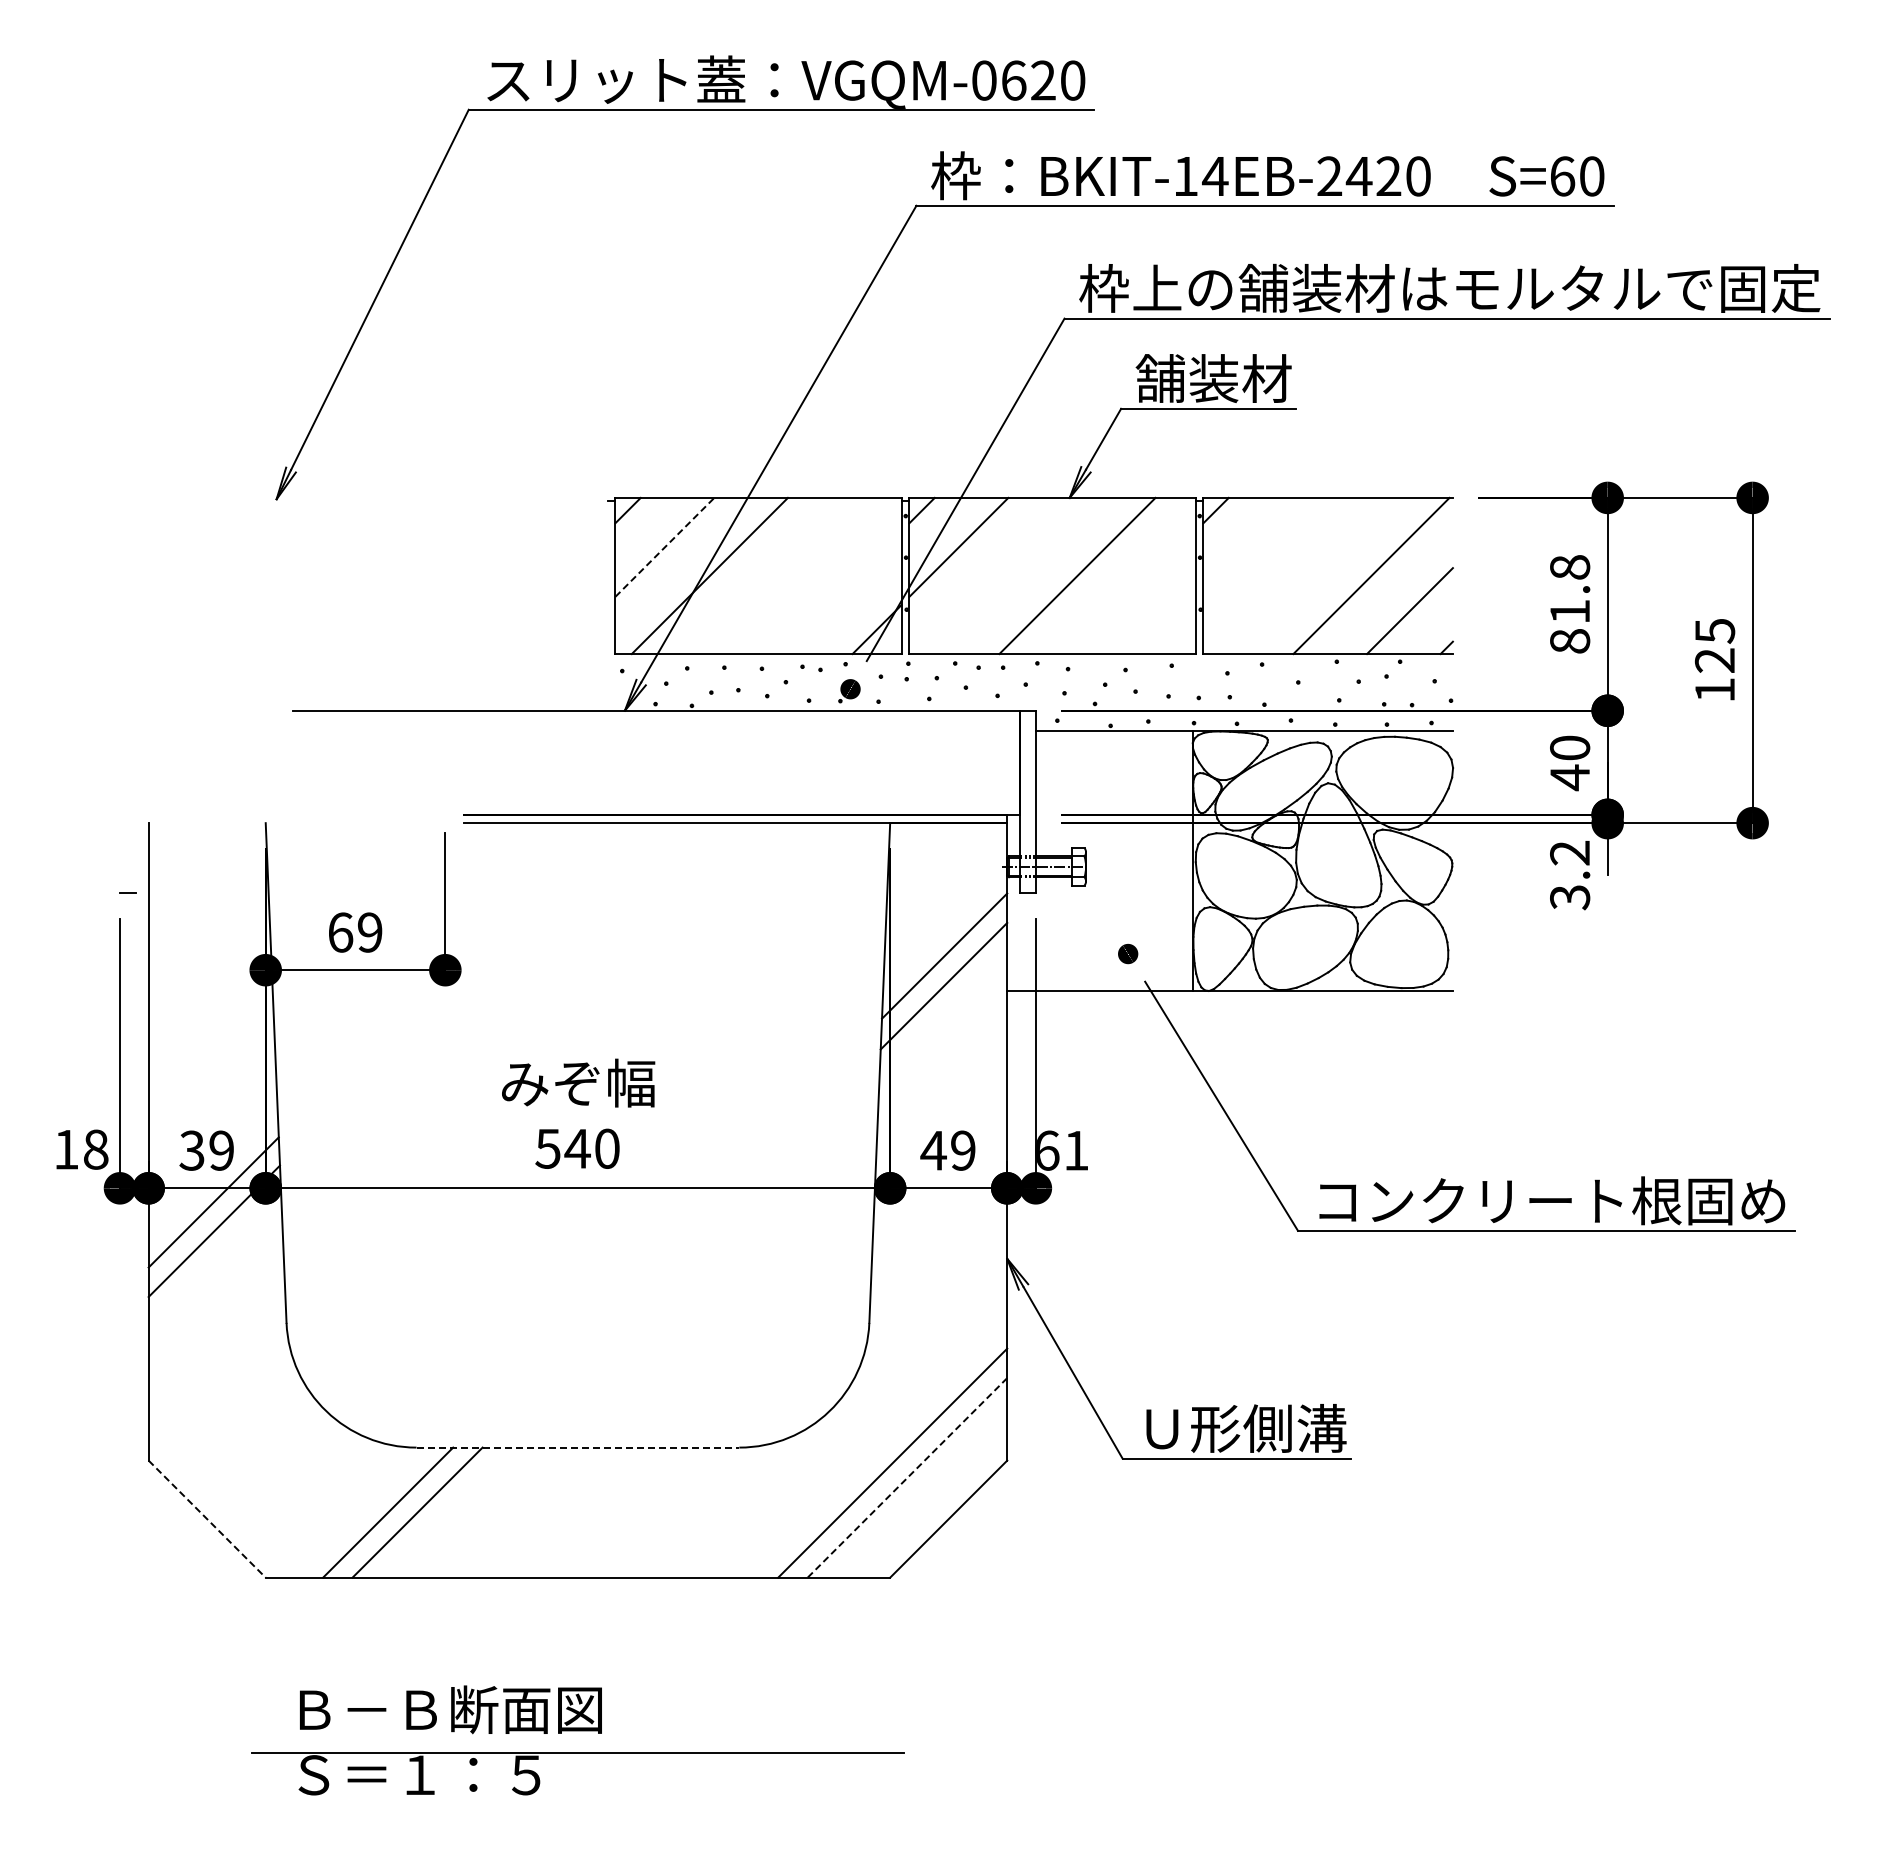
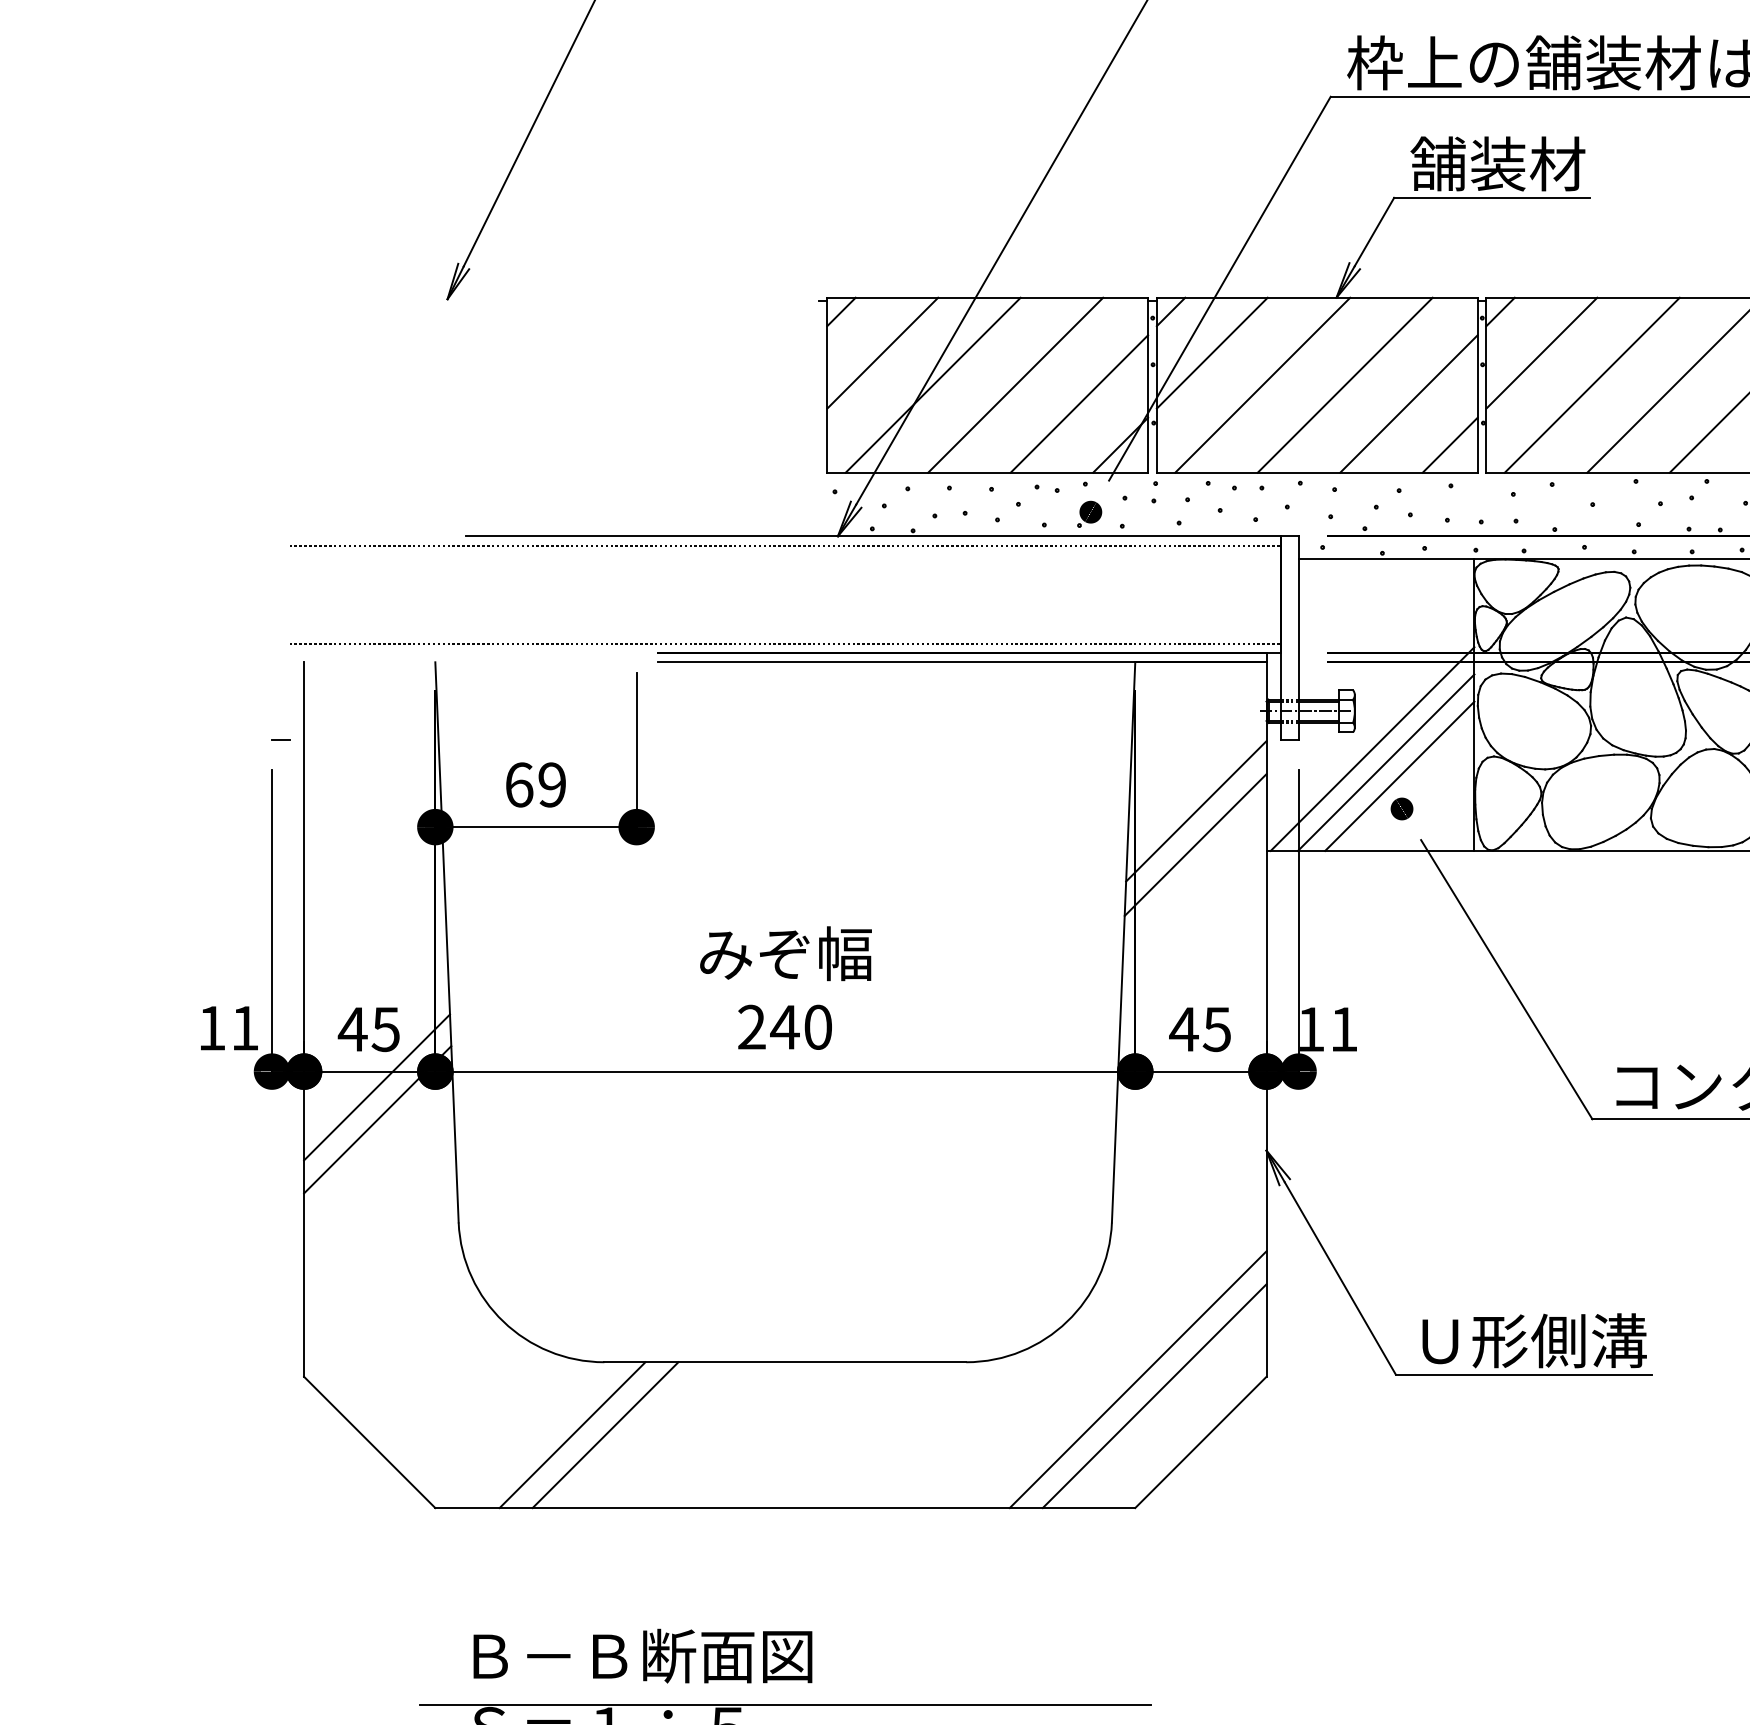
line: (1252, 546) -> (1541, 352), added
line: (664, 547) -> (882, 353), dashed -> solid
line: (783, 575) -> (1015, 384), added
line: (1003, 575) -> (1262, 384), added
line: (1297, 575) -> (1591, 384), added
line: (840, 592) -> (1079, 403), added
line: (1134, 592) -> (1409, 403), added
line: (1170, 629) -> (1449, 445), added
line: (577, 719) -> (784, 546), added
line: (577, 806) -> (784, 643), added
line: (1101, 900) -> (1372, 748), added
line: (1113, 912) -> (1385, 762), added
line: (1125, 924) -> (1399, 775), added
text: (547, 1148) -> (751, 1026), 540 -> 240
text: (96, 1149) -> (245, 1028), 18 -> 11
text: (205, 1150) -> (367, 1029), 39 -> 45
text: (962, 1150) -> (1216, 1029), 49 -> 45
text: (1048, 1150) -> (1312, 1029), 61 -> 11
line: (578, 1447) -> (785, 1362), dashed -> solid
line: (907, 1478) -> (1154, 1396), dashed -> solid
line: (207, 1519) -> (370, 1442), dashed -> solid

